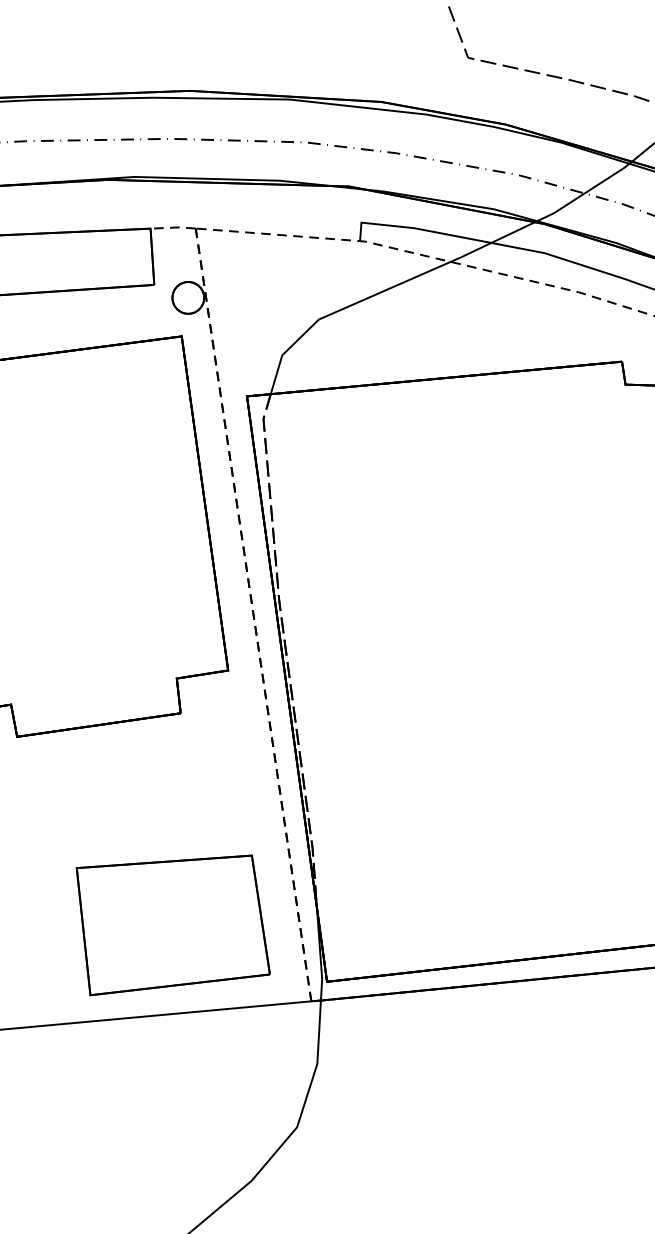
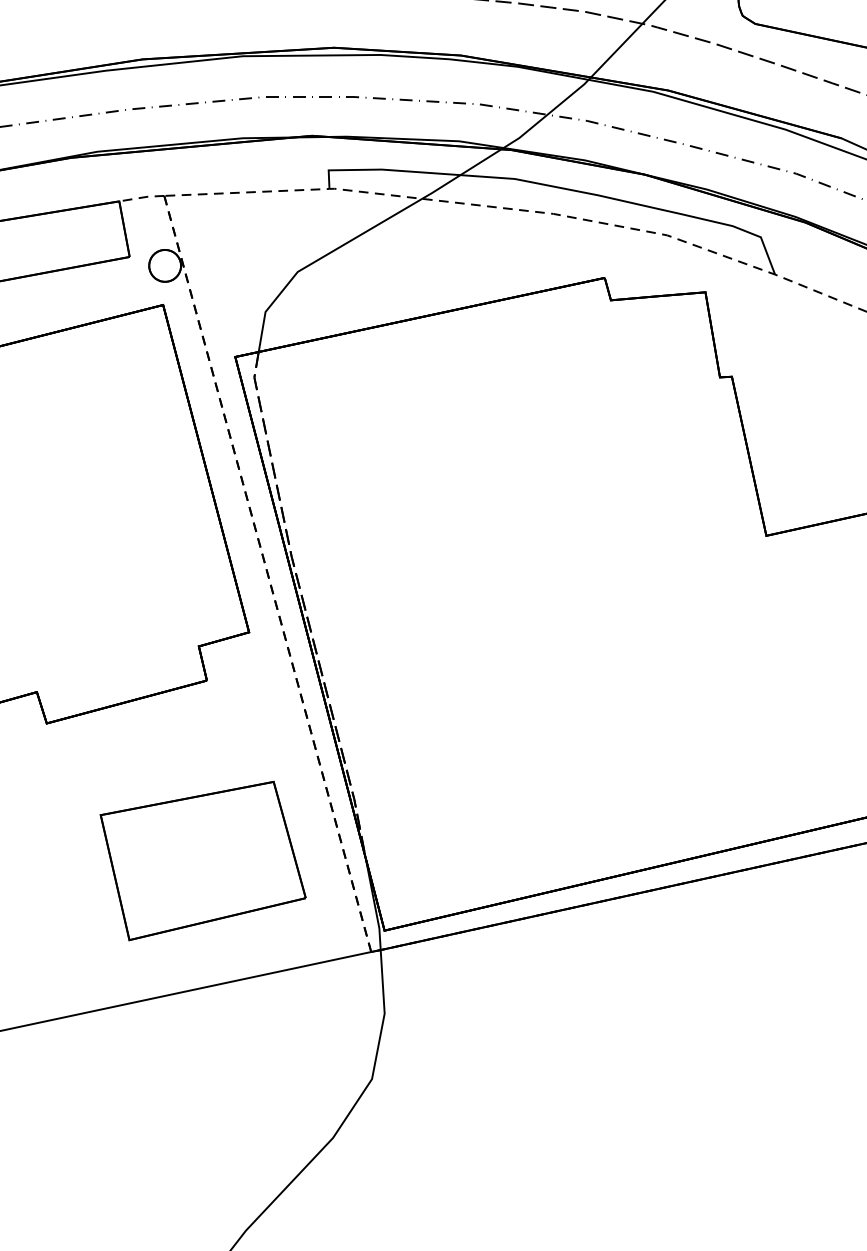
part: (172, 925) -> (202, 860), moved

